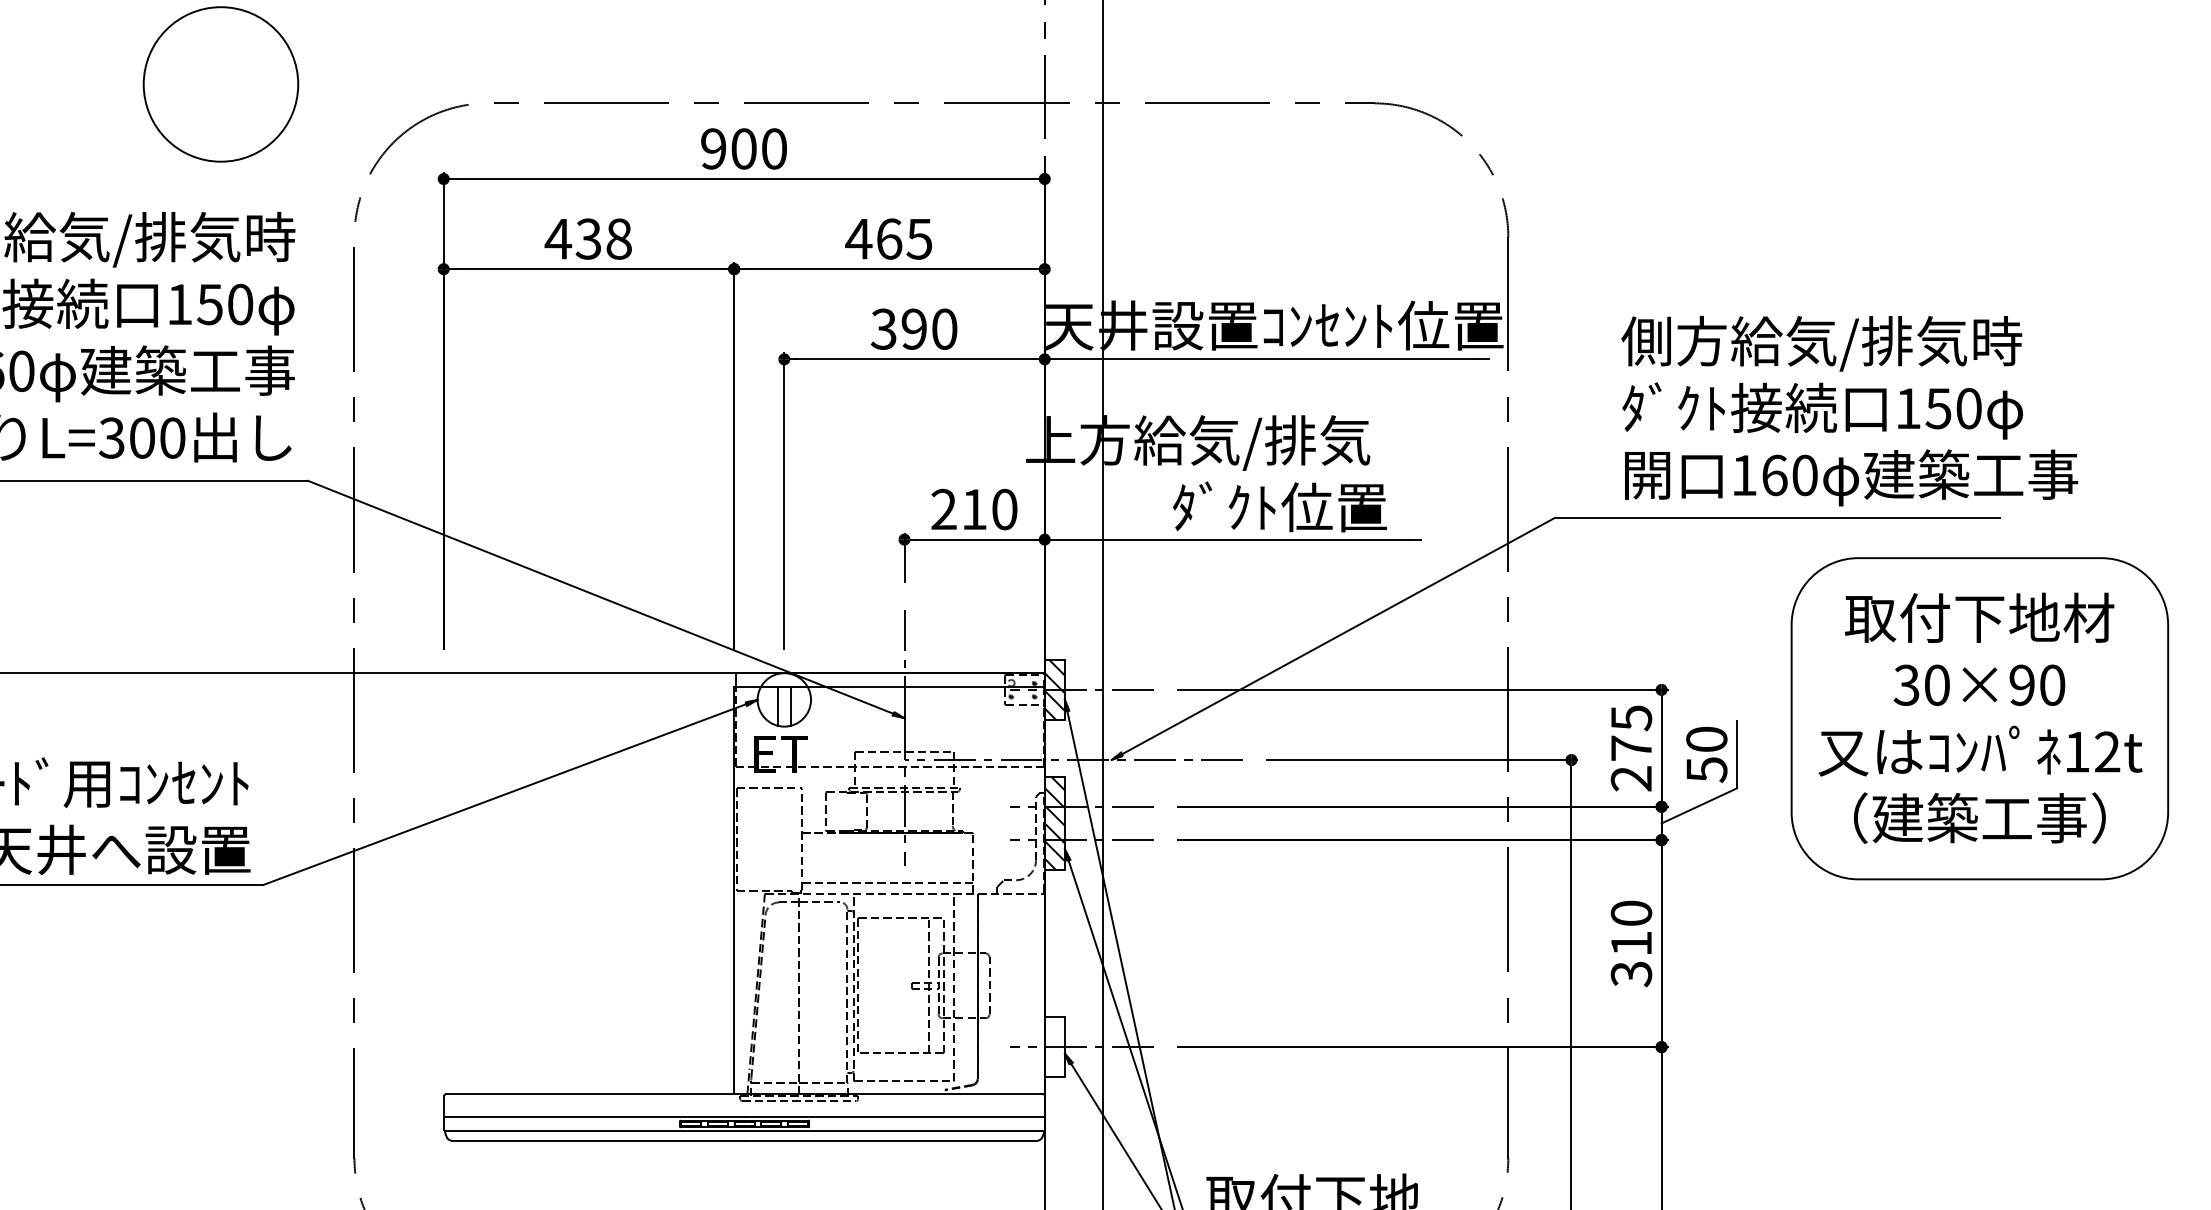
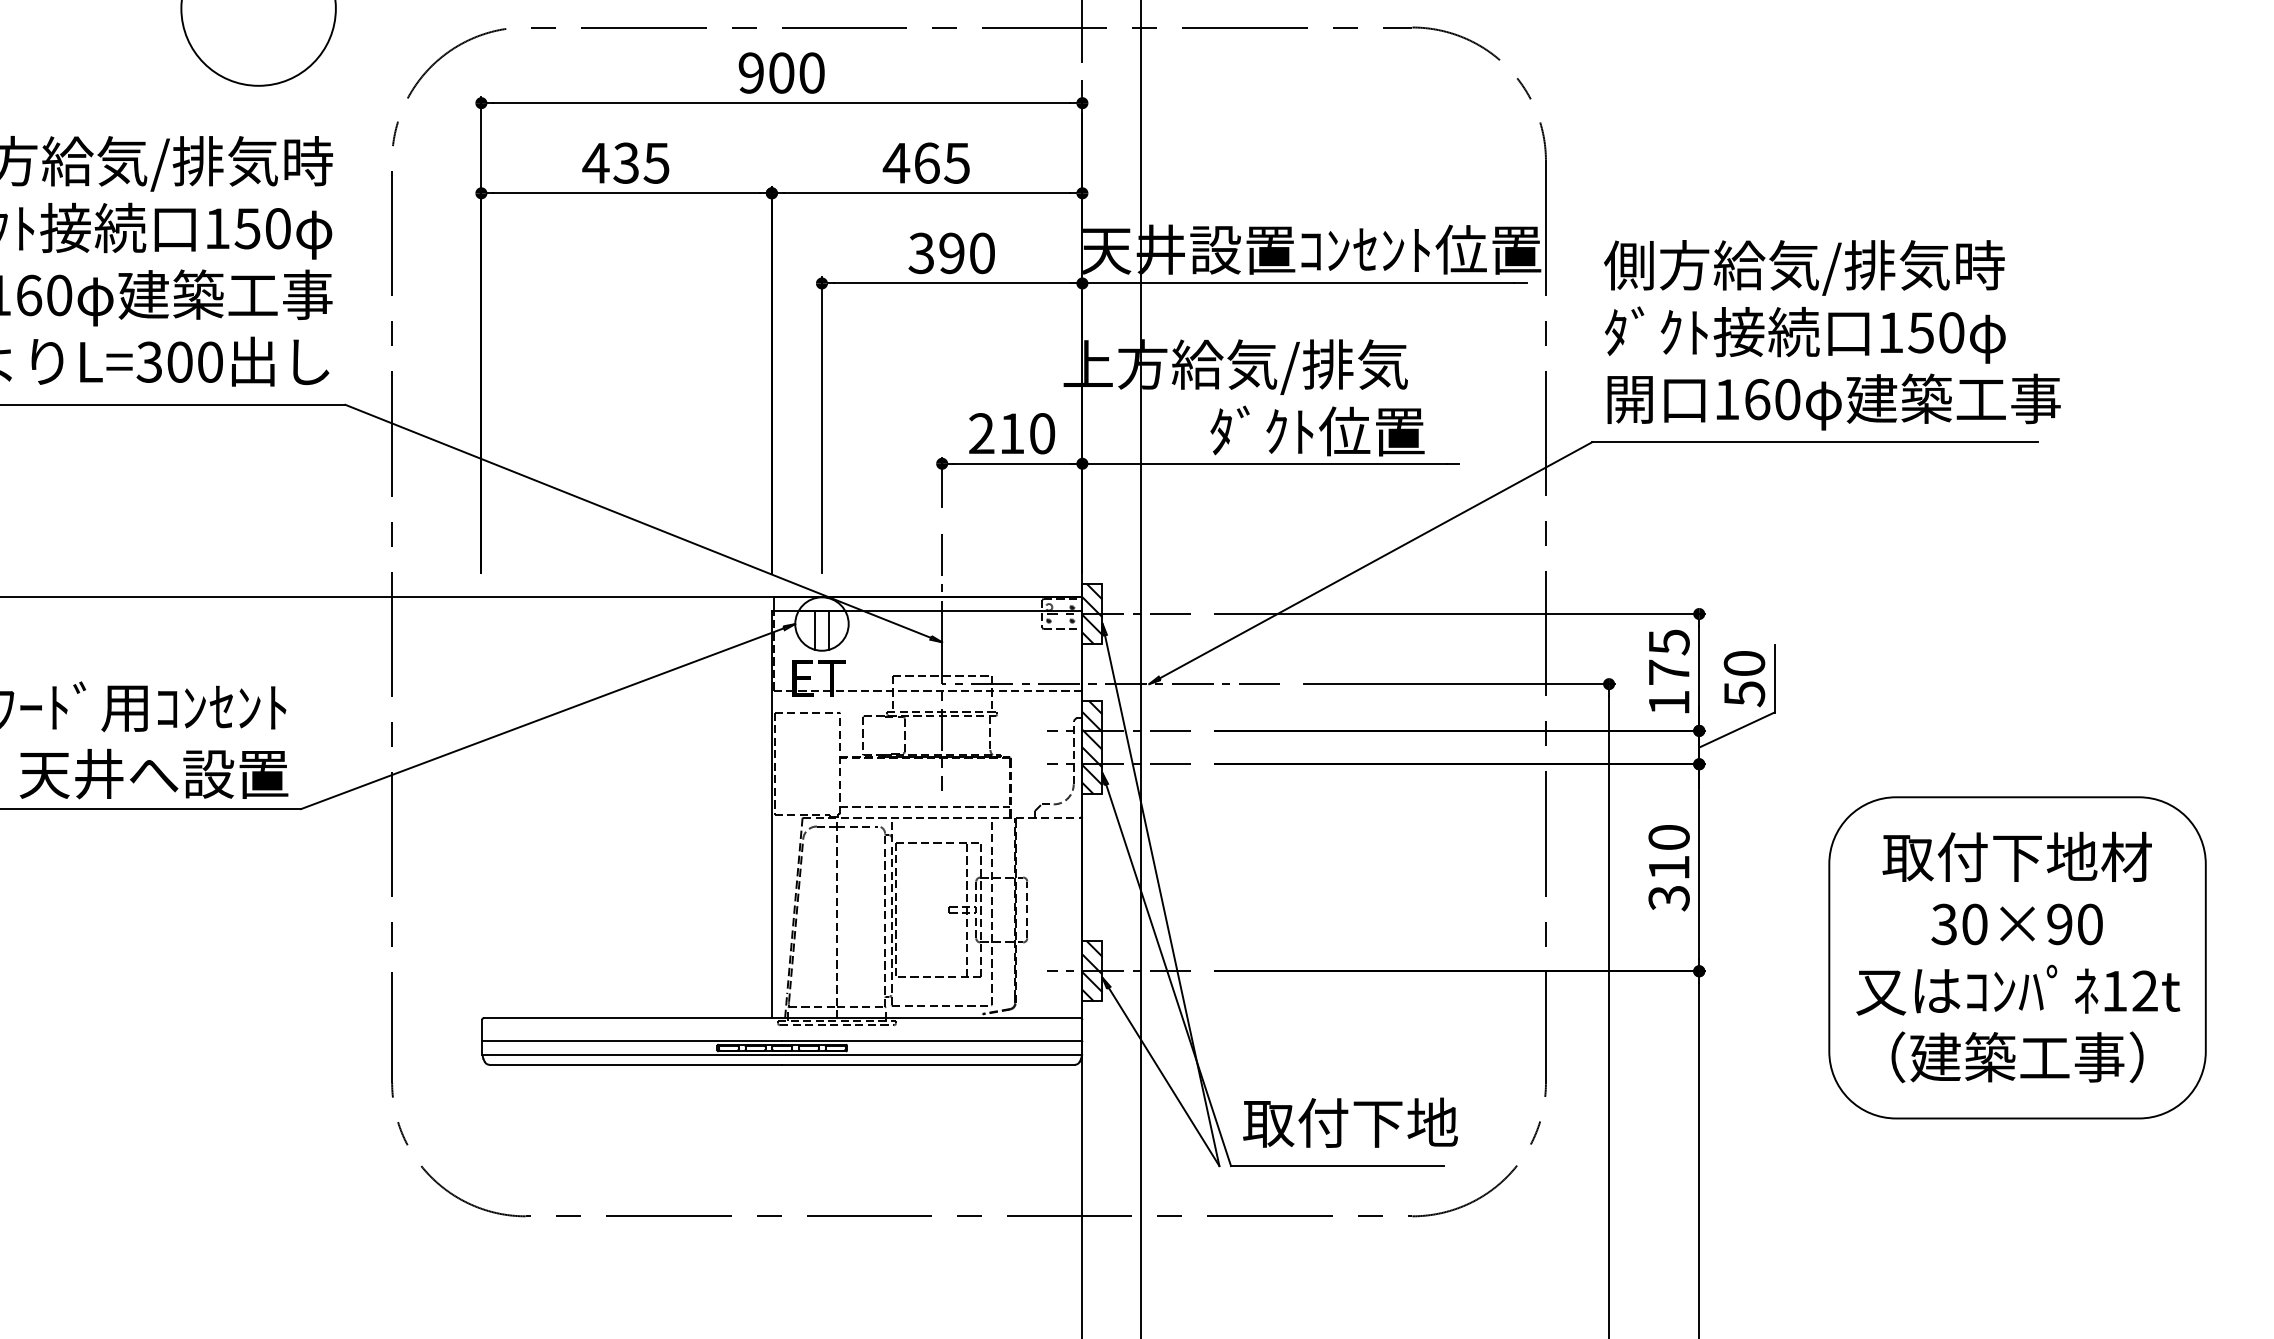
text: (618, 238) -> (656, 162), 438 -> 435
text: (1849, 411) -> (1832, 335), moved
part: (1979, 718) -> (2017, 957), moved
text: (1630, 778) -> (1668, 702), 275 -> 175
hatch: (1054, 1047) -> (1092, 971), added

